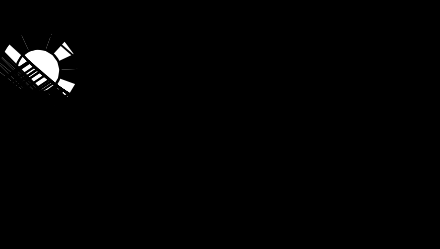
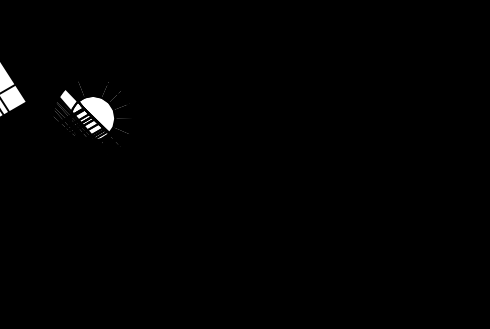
fill: (63, 51) -> (119, 100), added
fill: (65, 88) -> (119, 137), added

